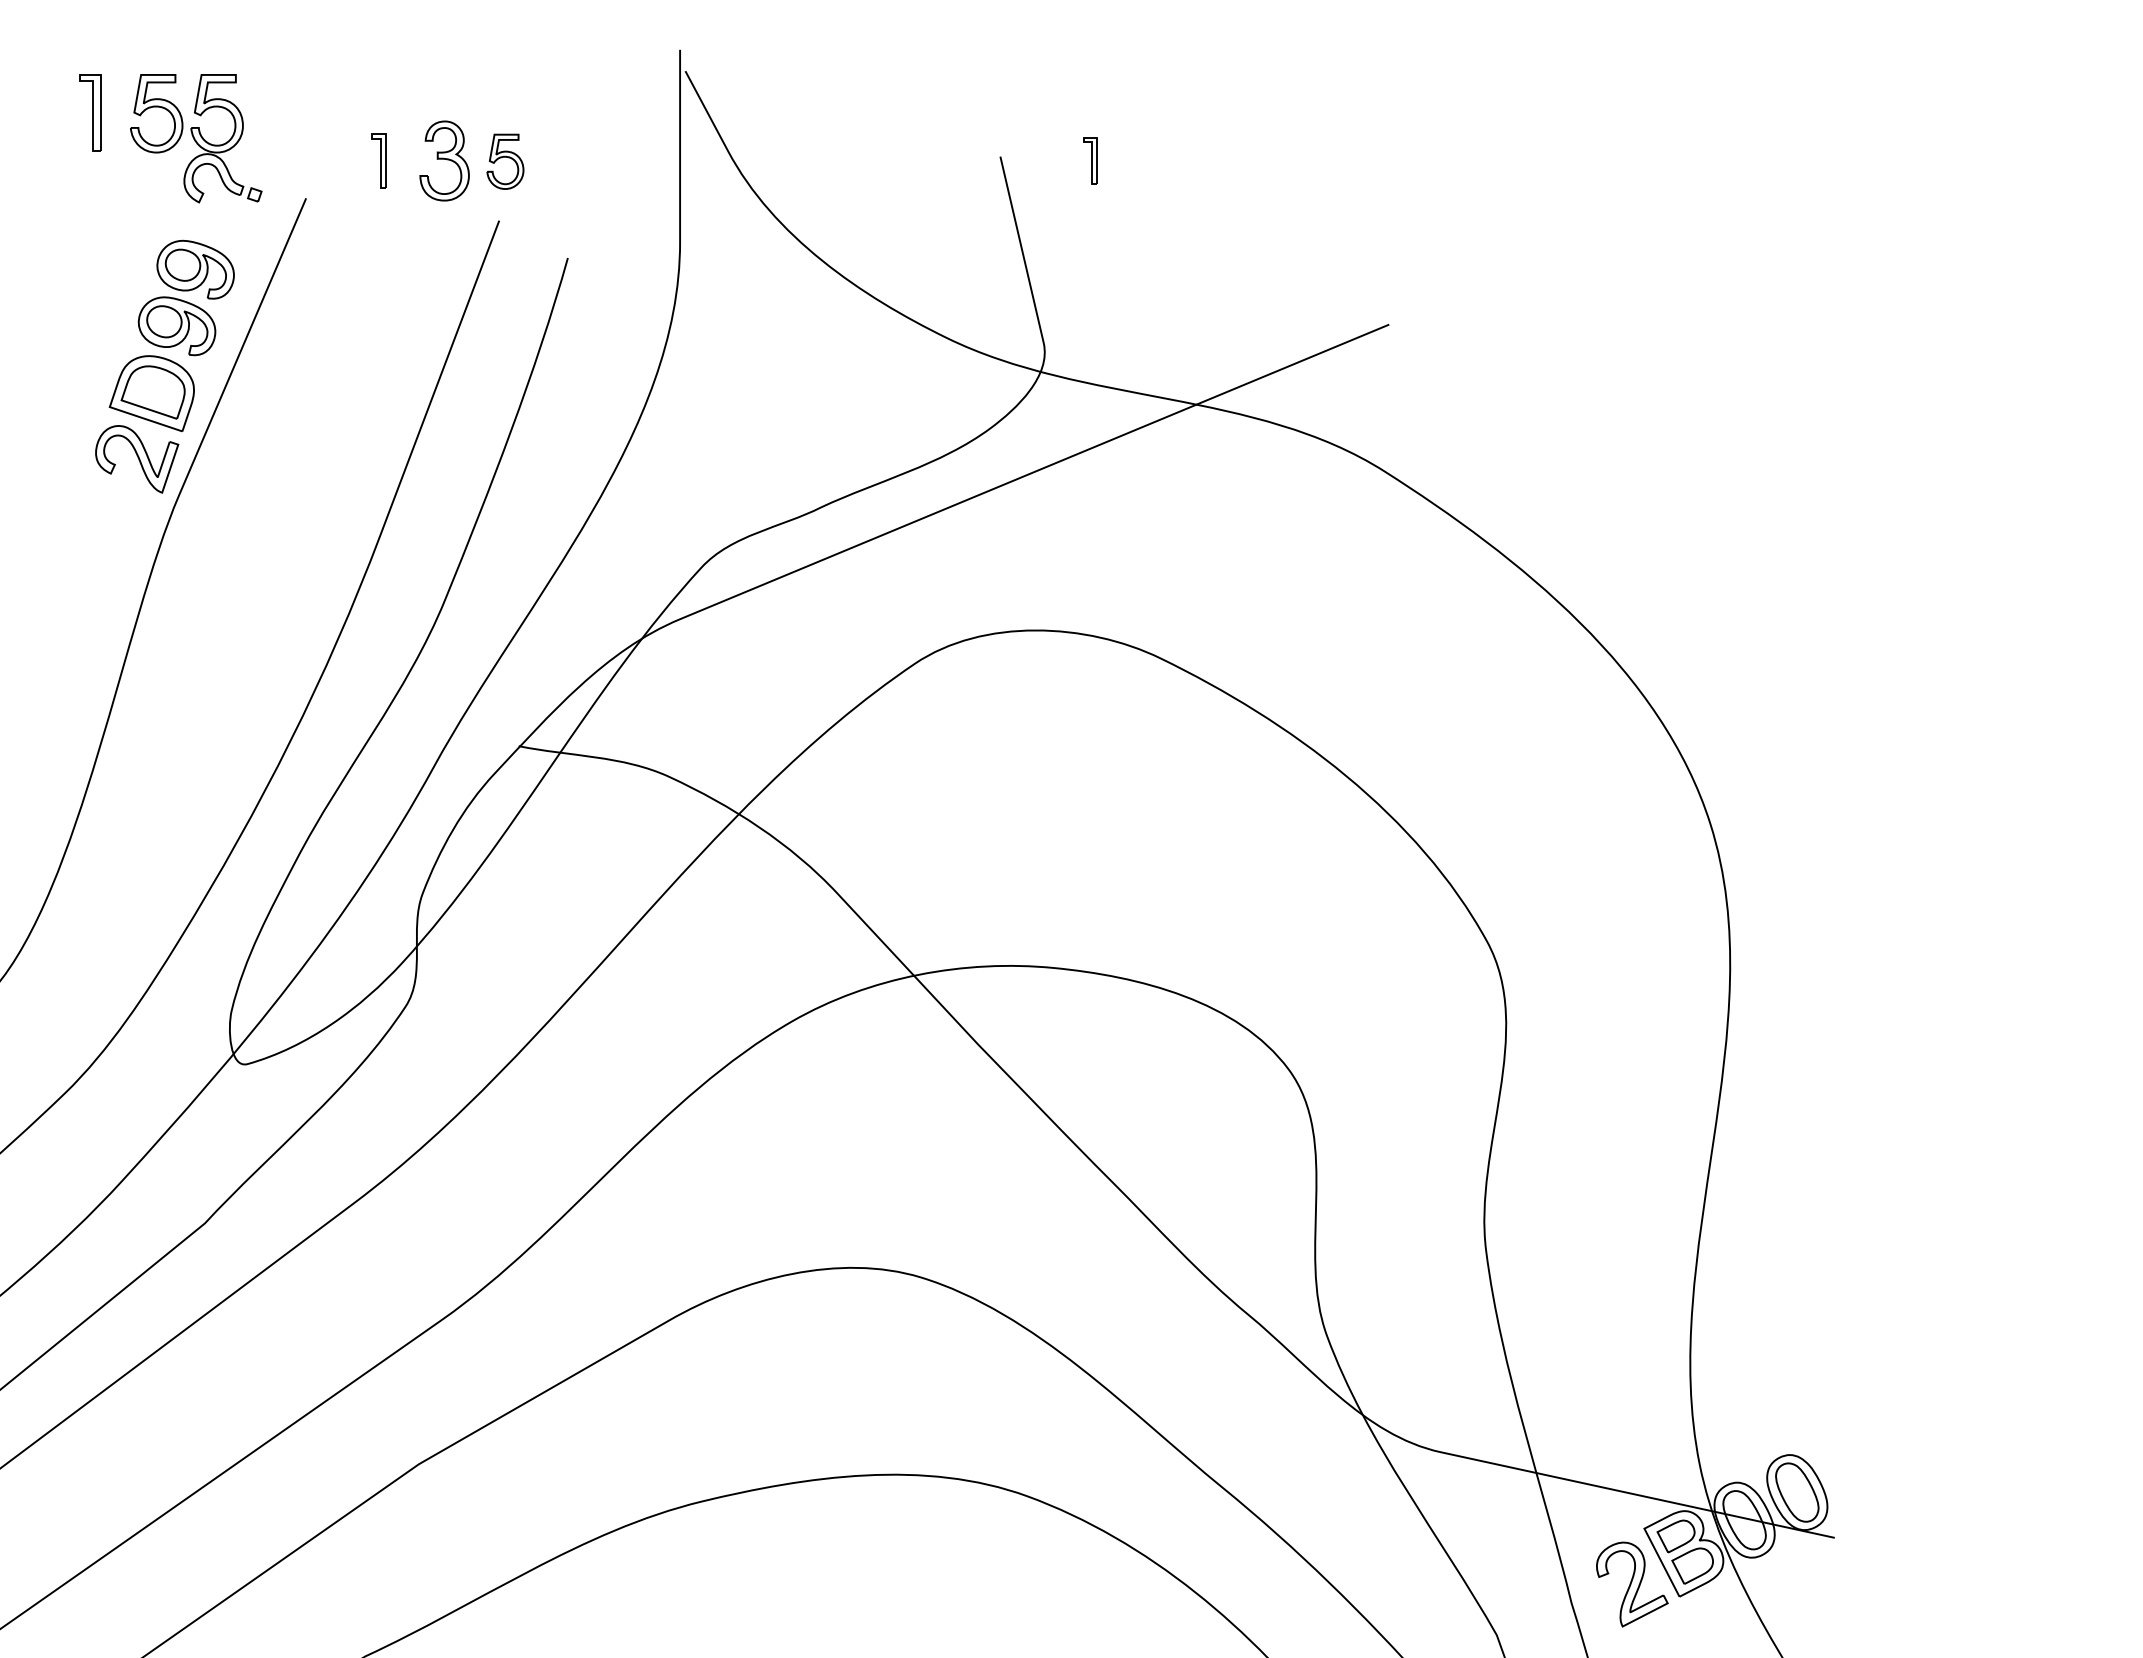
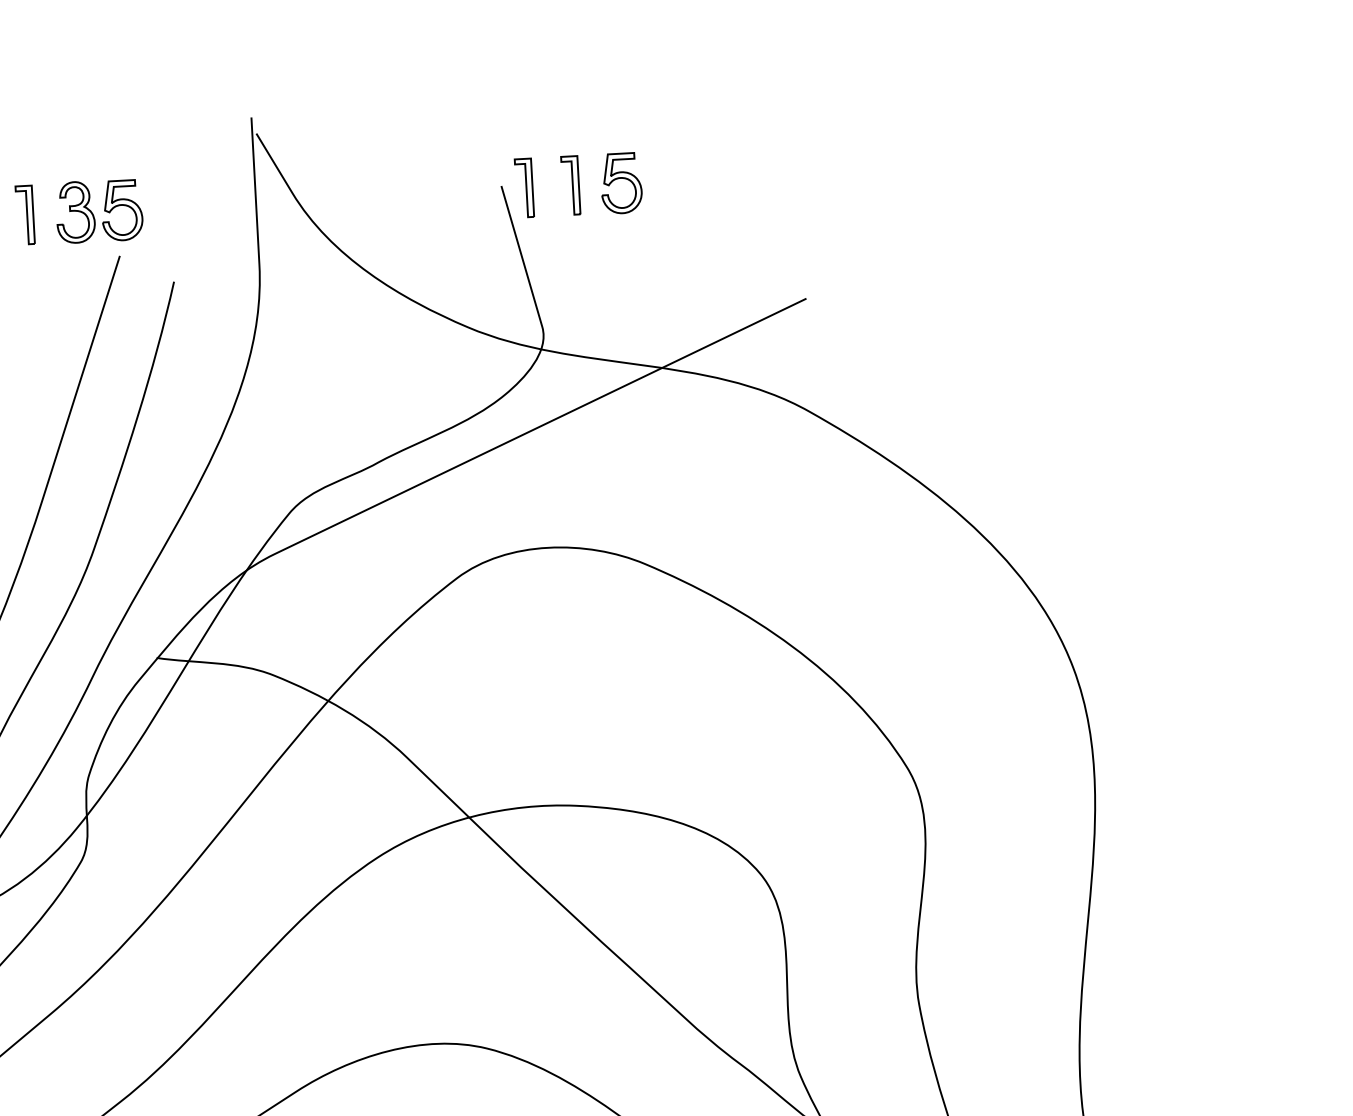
part: (378, 160) -> (24, 214), size x1.43
part: (1030, 160) -> (524, 187), added
part: (1090, 160) -> (570, 185), size x1.67
part: (505, 161) -> (122, 210), size x1.43
part: (1156, 161) -> (621, 183), added

